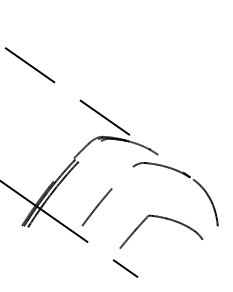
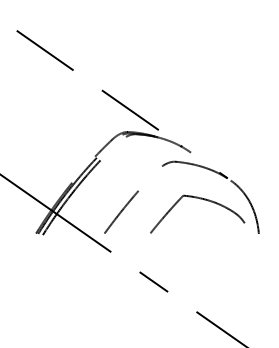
part: (163, 218) -> (200, 199), moved

